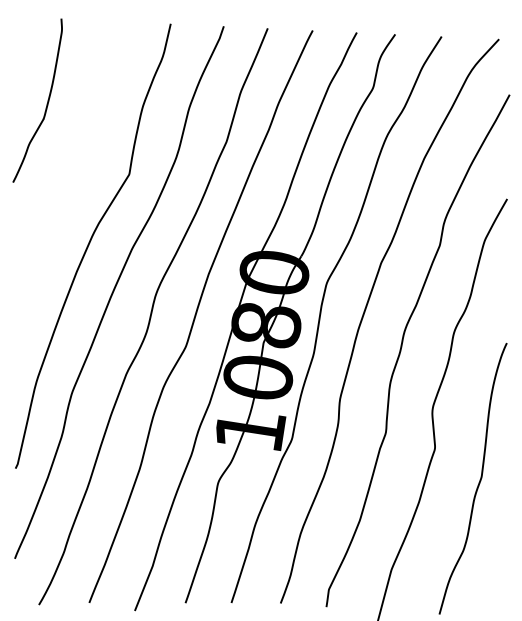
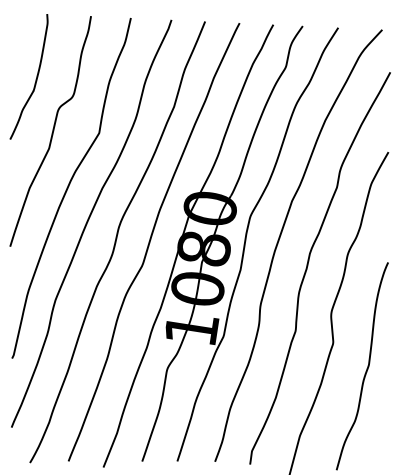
curve: (67, 173) -> (51, 132), added

